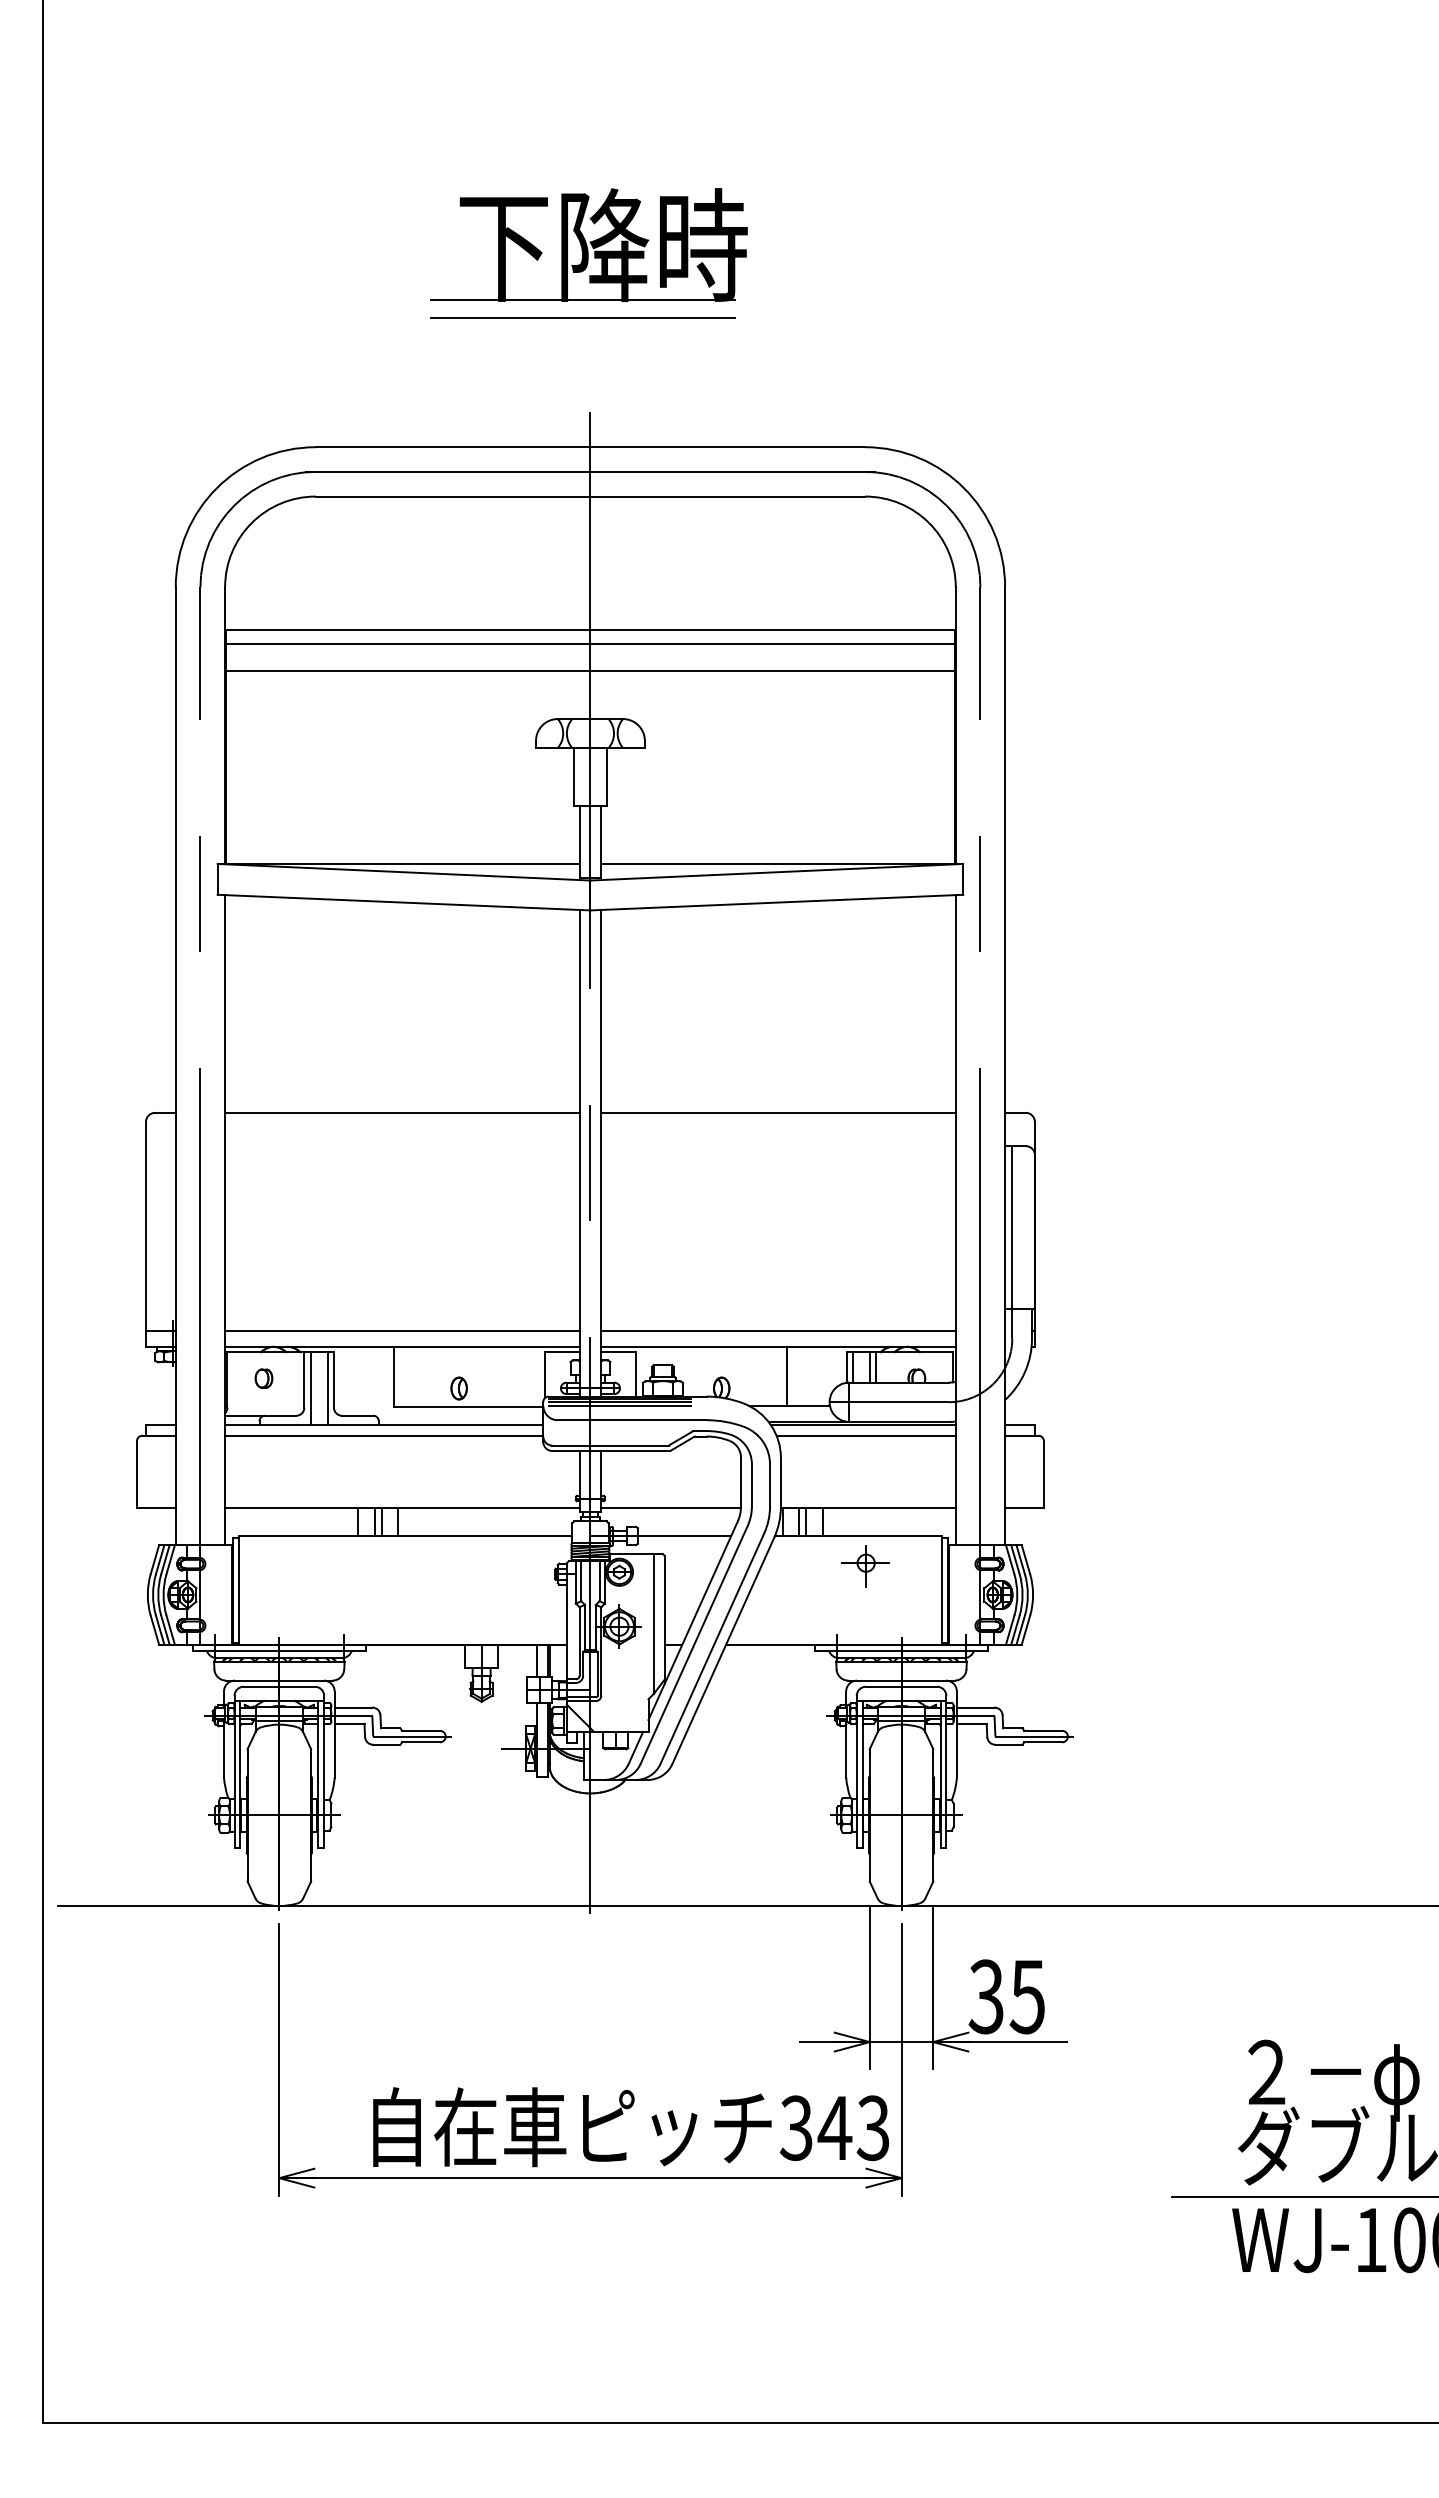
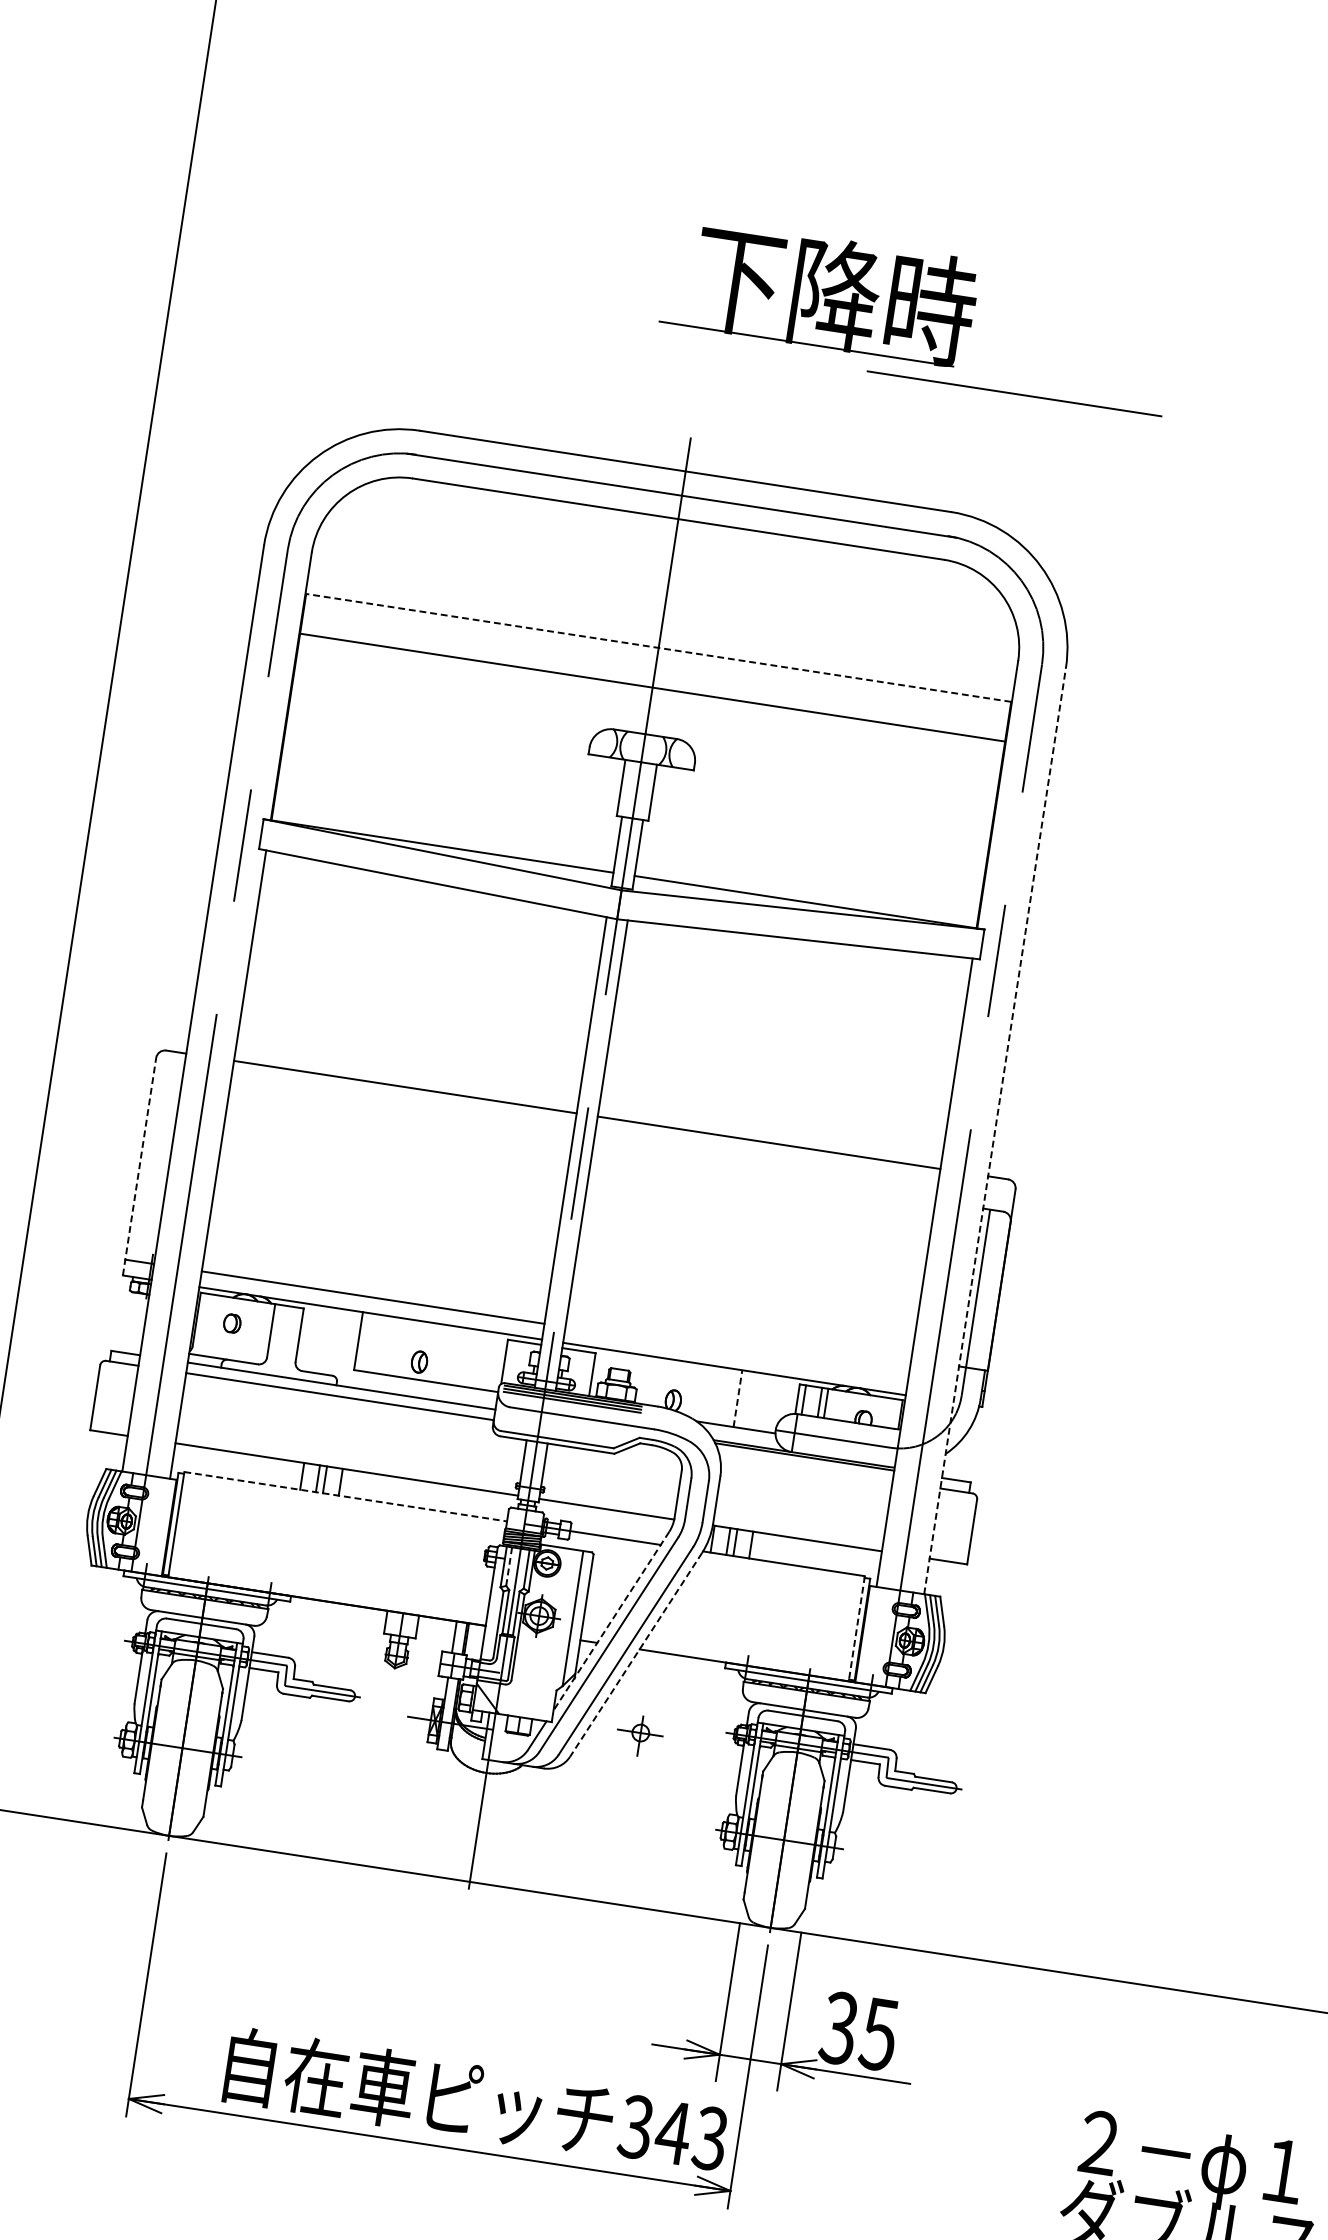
part: (588, 244) -> (820, 291), moved
line: (582, 317) -> (1014, 393), moved
line: (590, 629) -> (658, 647), solid -> dashed
line: (590, 644) -> (656, 662), removed
line: (1005, 1066) -> (995, 1131), solid -> dashed
line: (146, 1233) -> (140, 1165), solid -> dashed
line: (778, 1330) -> (736, 1353), removed
line: (786, 1375) -> (737, 1397), solid -> dashed
line: (310, 1388) -> (275, 1340), removed
line: (327, 1388) -> (292, 1342), removed
line: (865, 1435) -> (805, 1467), removed
line: (405, 1536) -> (345, 1497), solid -> dashed
part: (865, 1566) -> (639, 1736), moved
line: (581, 1581) -> (509, 1566), solid -> dashed
line: (942, 1590) -> (856, 1628), solid -> dashed
line: (693, 1620) -> (611, 1621), solid -> dashed
line: (723, 1650) -> (636, 1654), solid -> dashed

